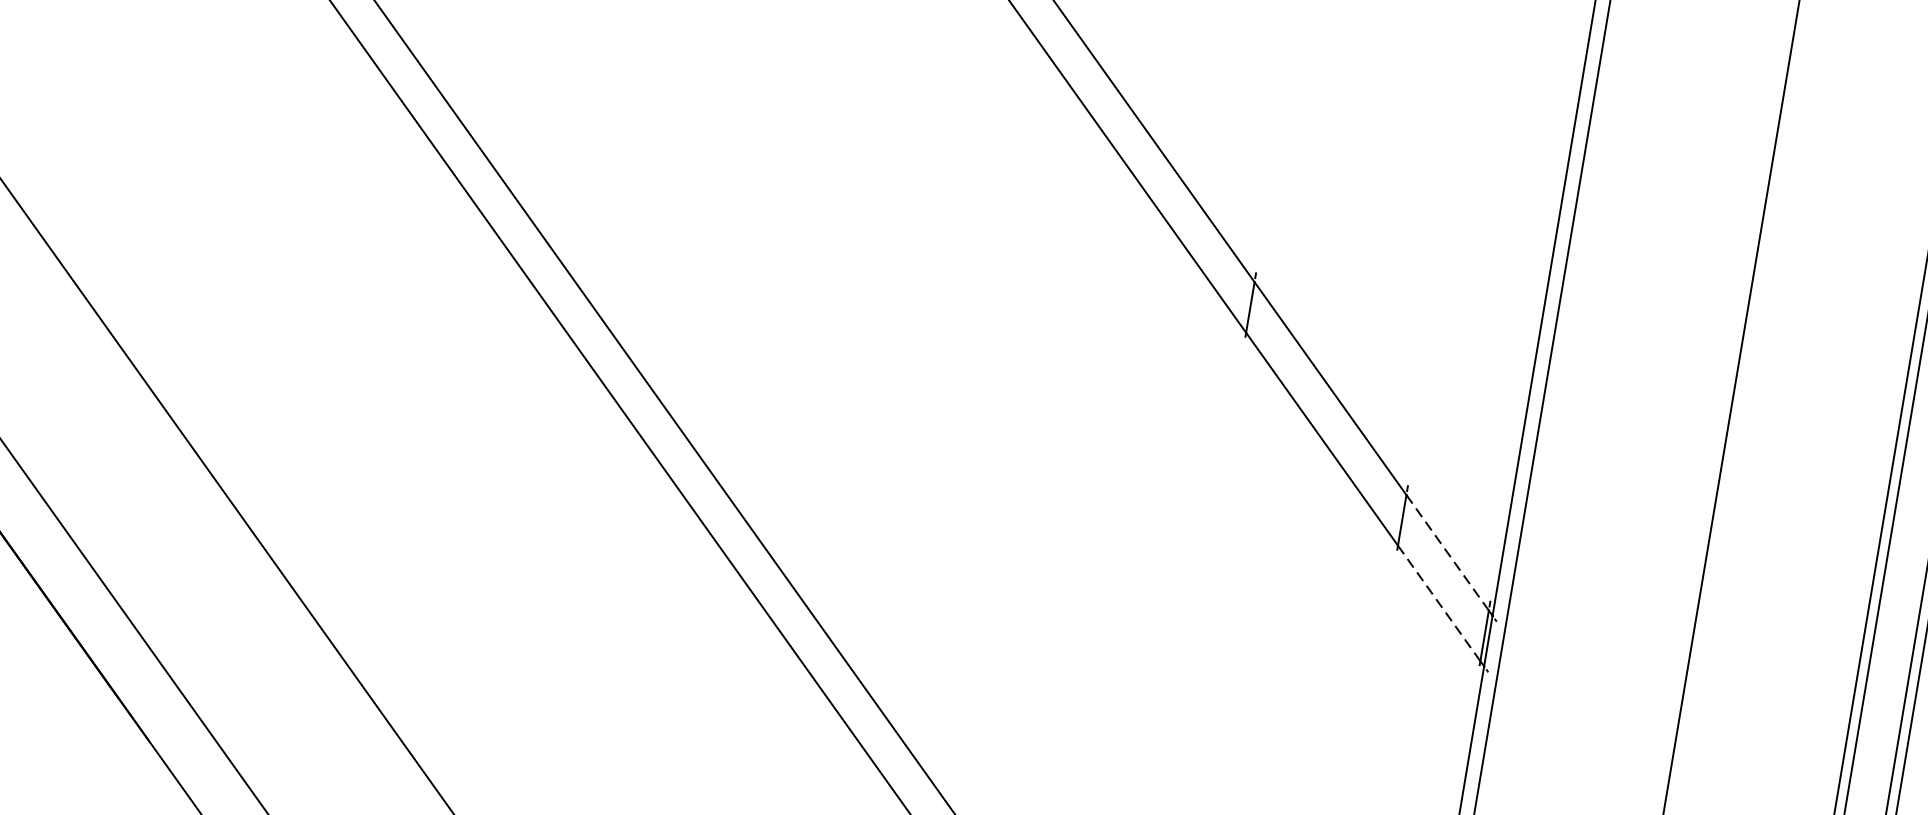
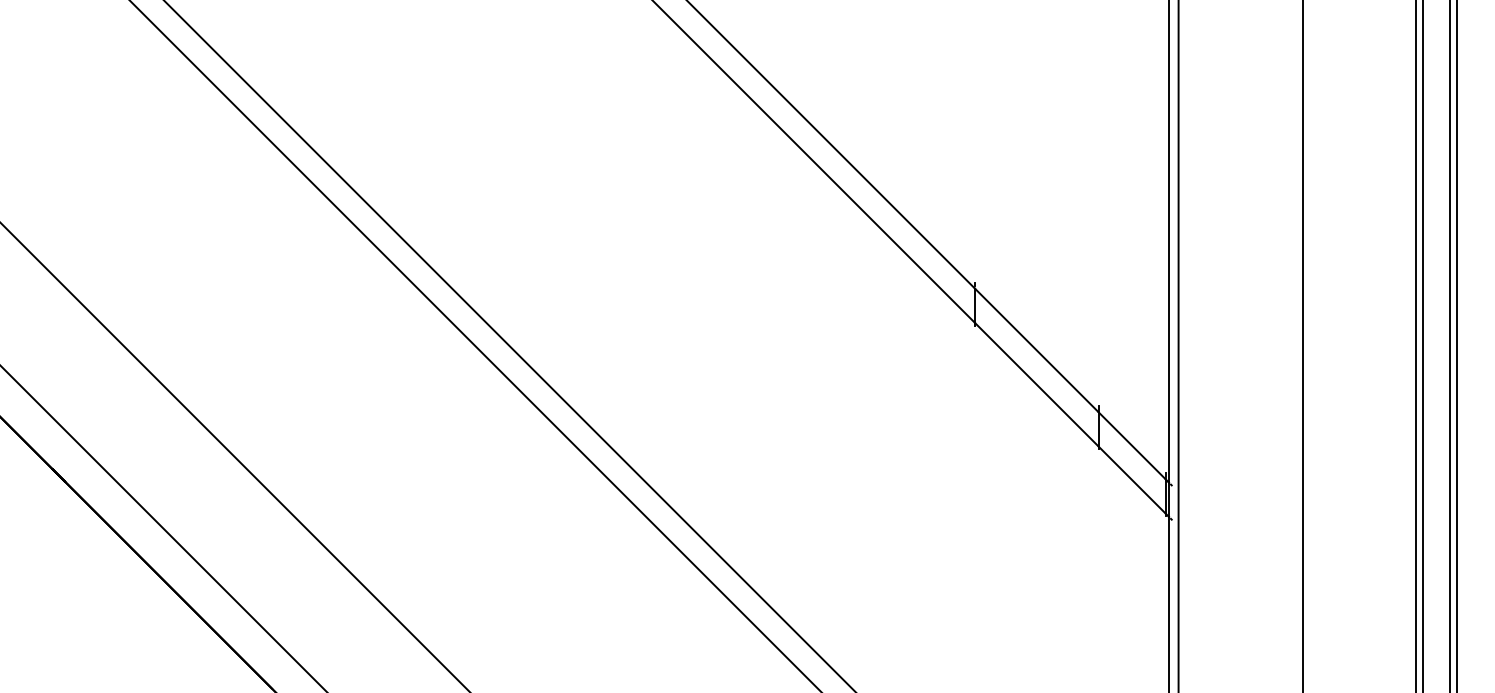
line: (1447, 553) -> (1132, 446), dashed -> solid
line: (1439, 604) -> (1132, 480), dashed -> solid

